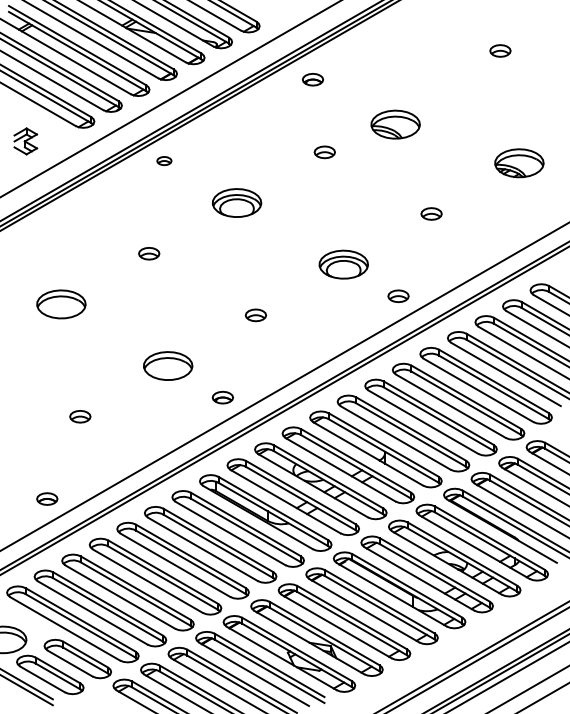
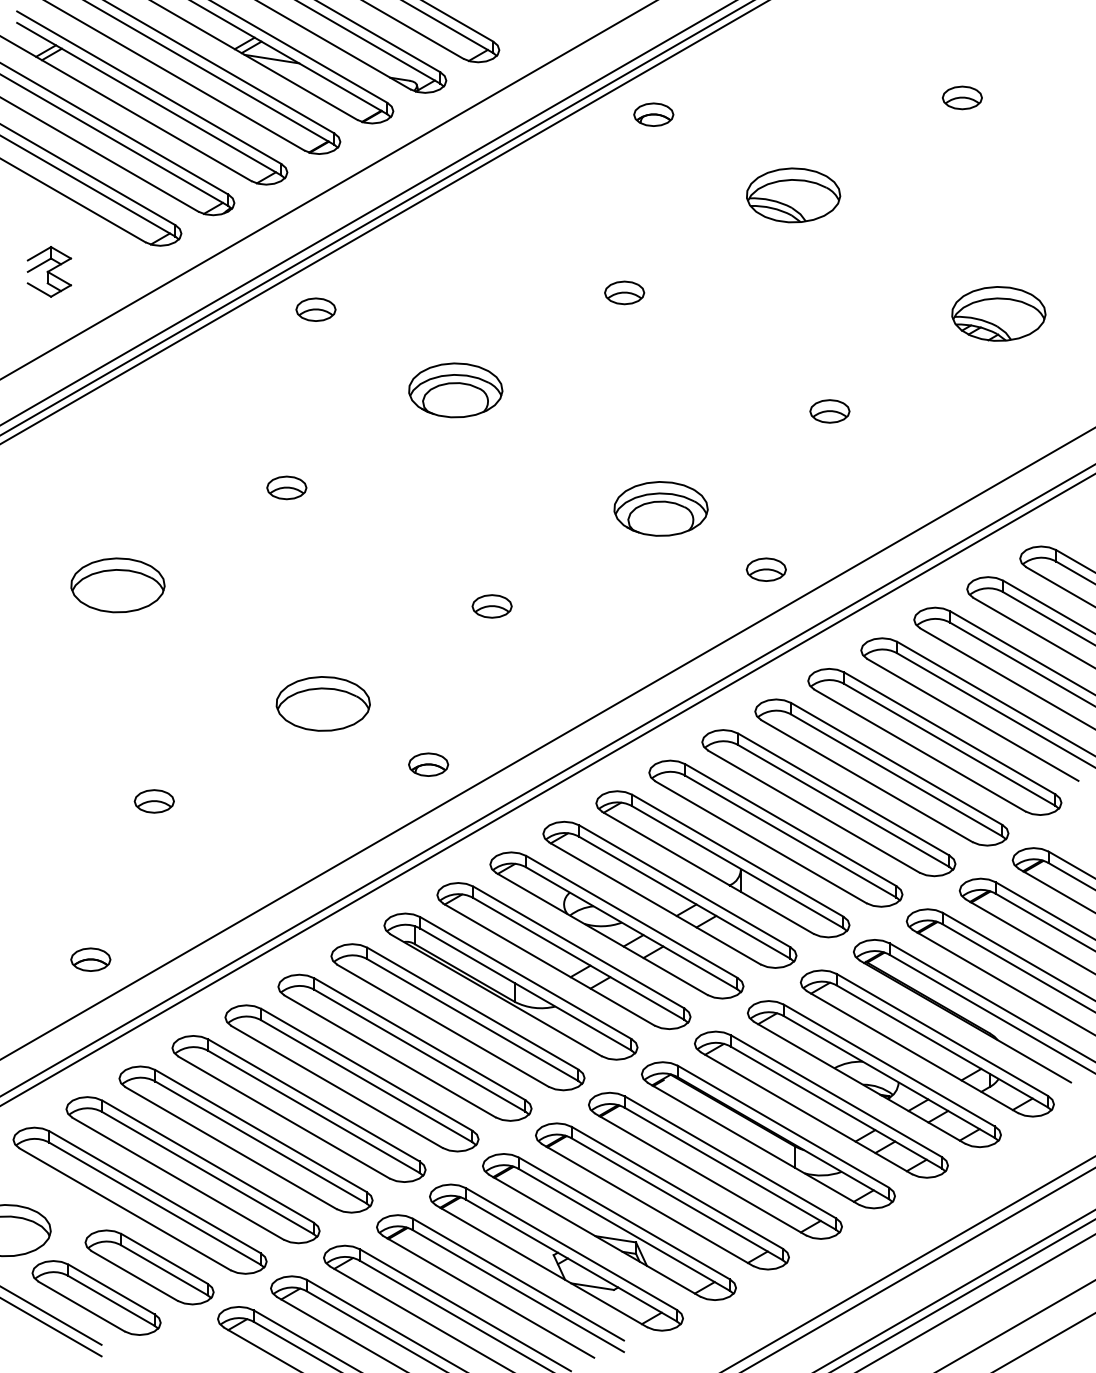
part: (312, 79) -> (652, 114), moved
part: (395, 124) -> (793, 195), moved
part: (164, 160) -> (316, 308), size x1.43

